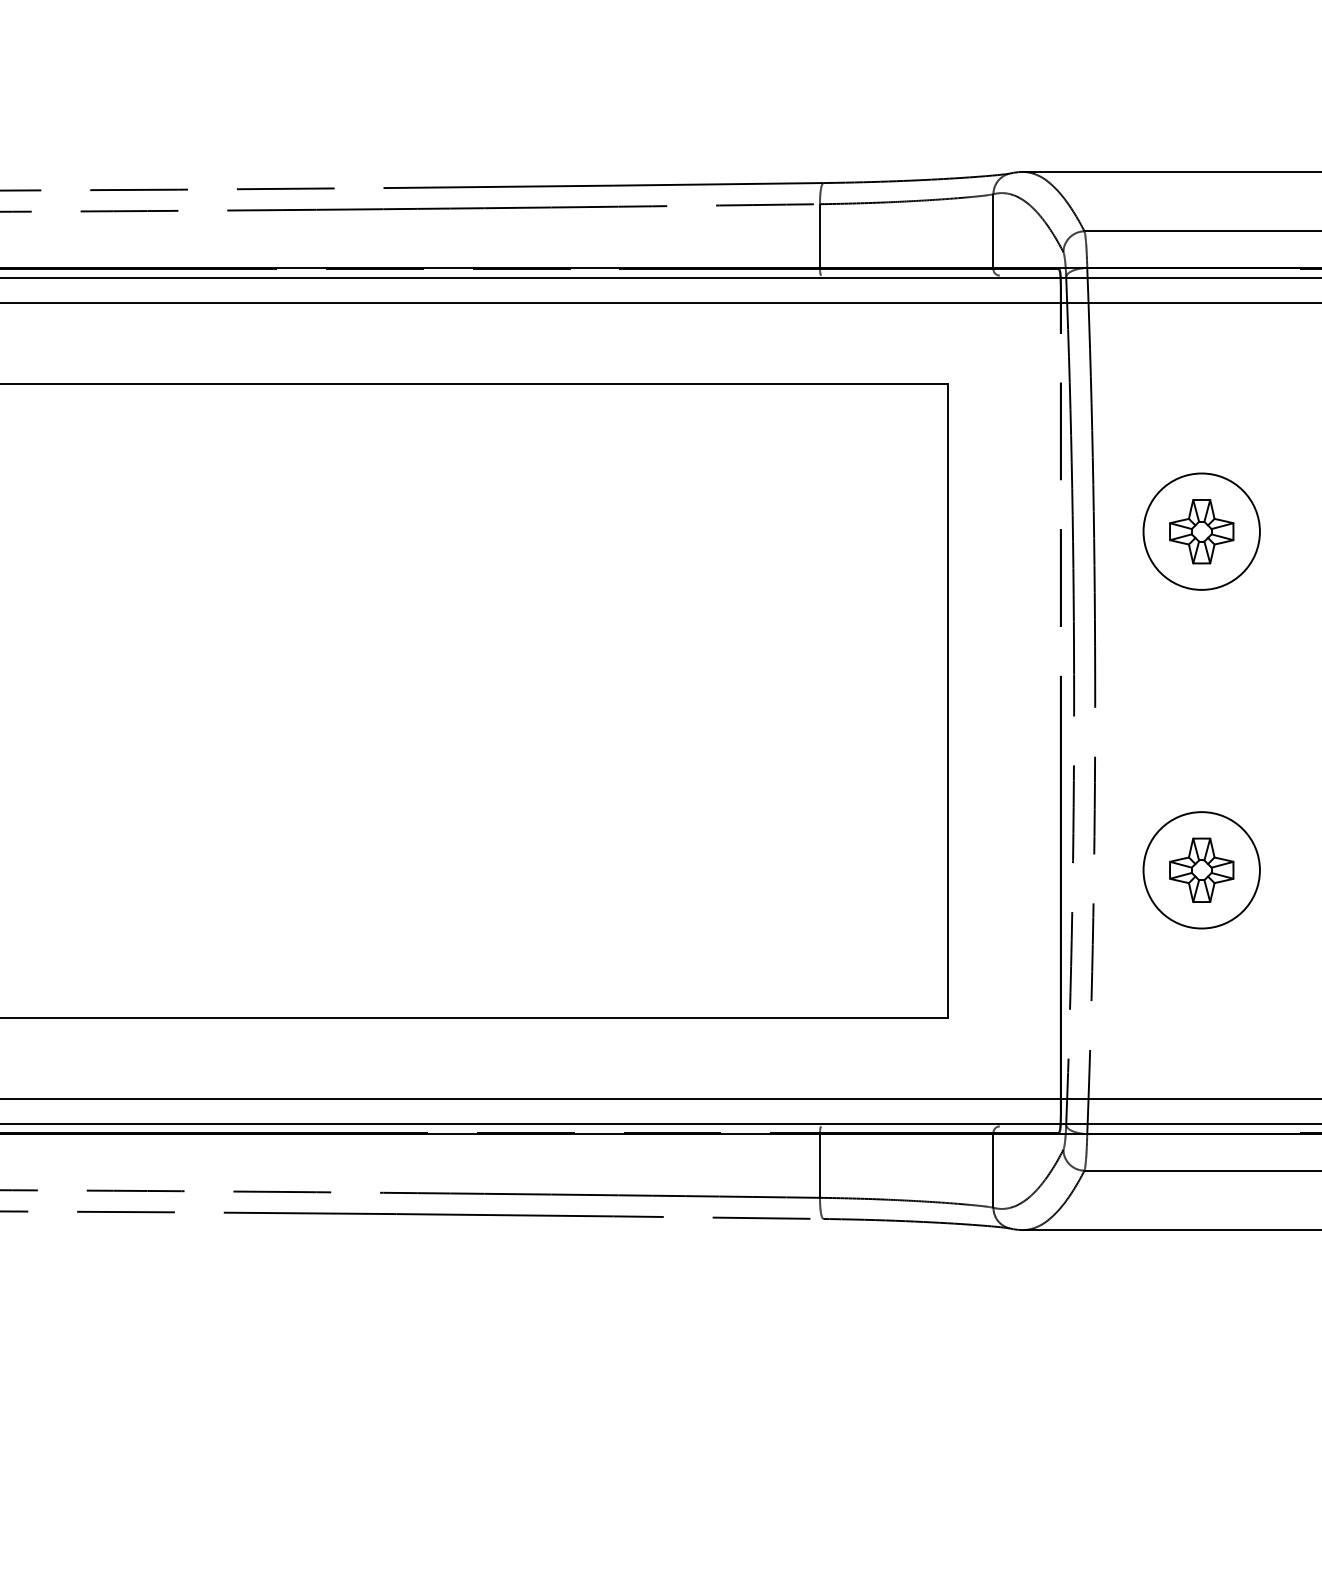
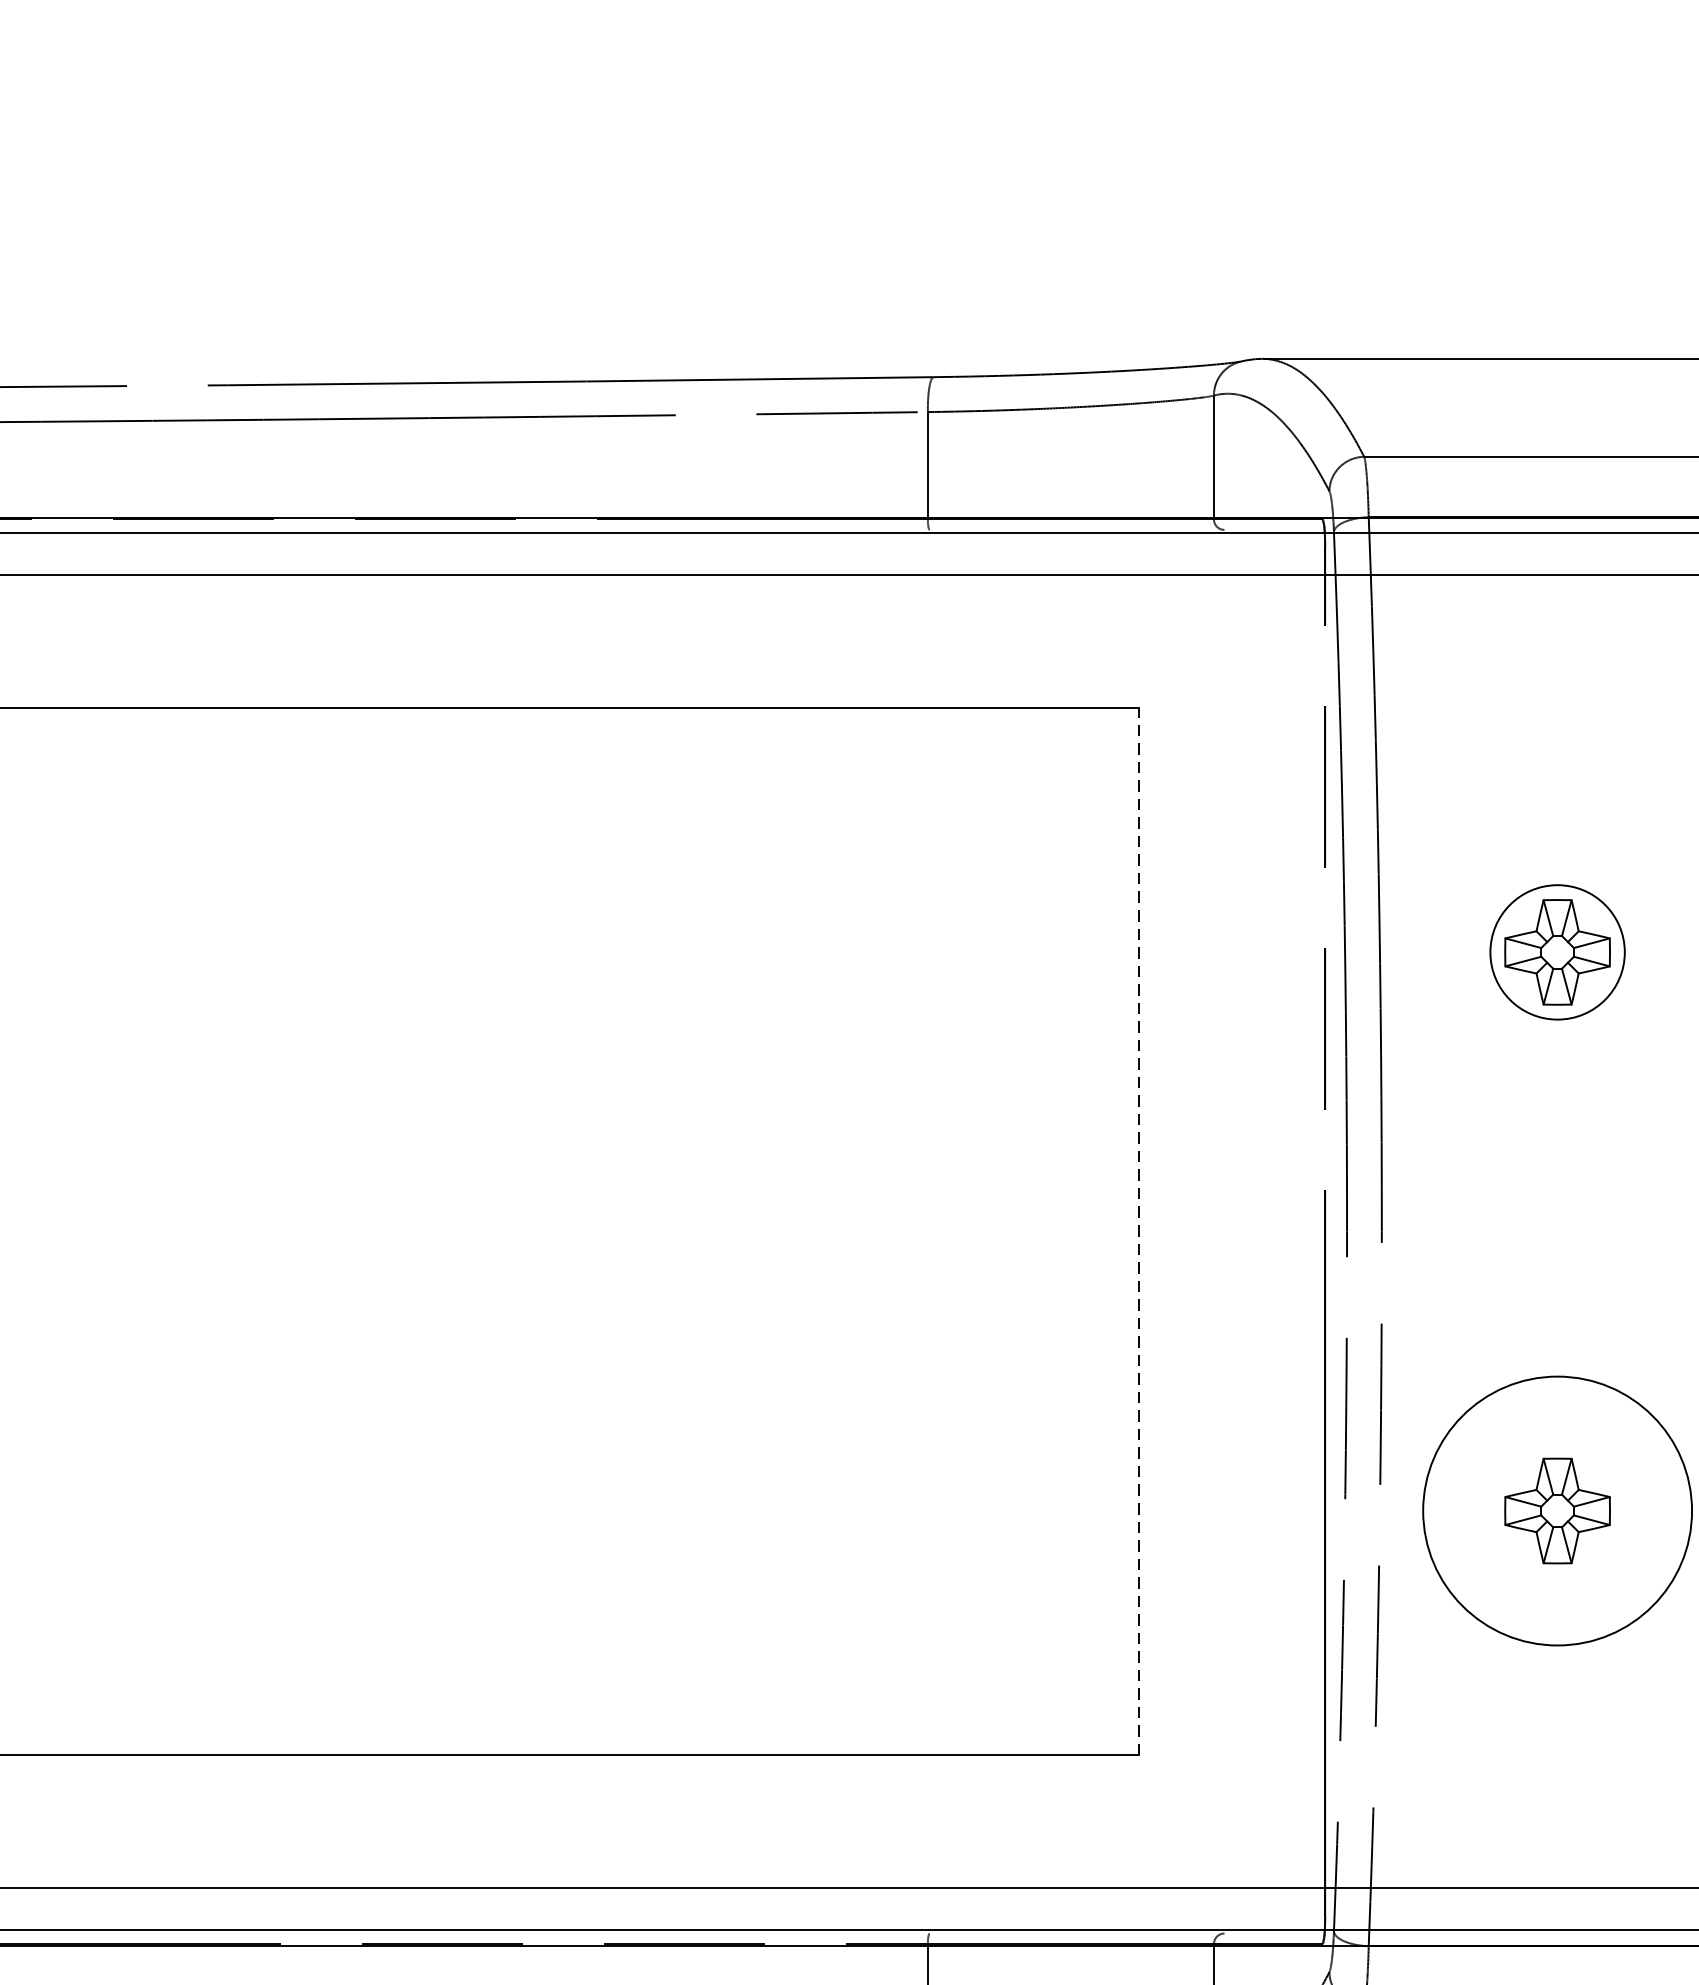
circle: (1201, 531) -> (1557, 952), size x0.7
line: (947, 700) -> (1138, 1230), solid -> dashed
circle: (1201, 870) -> (1557, 1511), size x1.4

